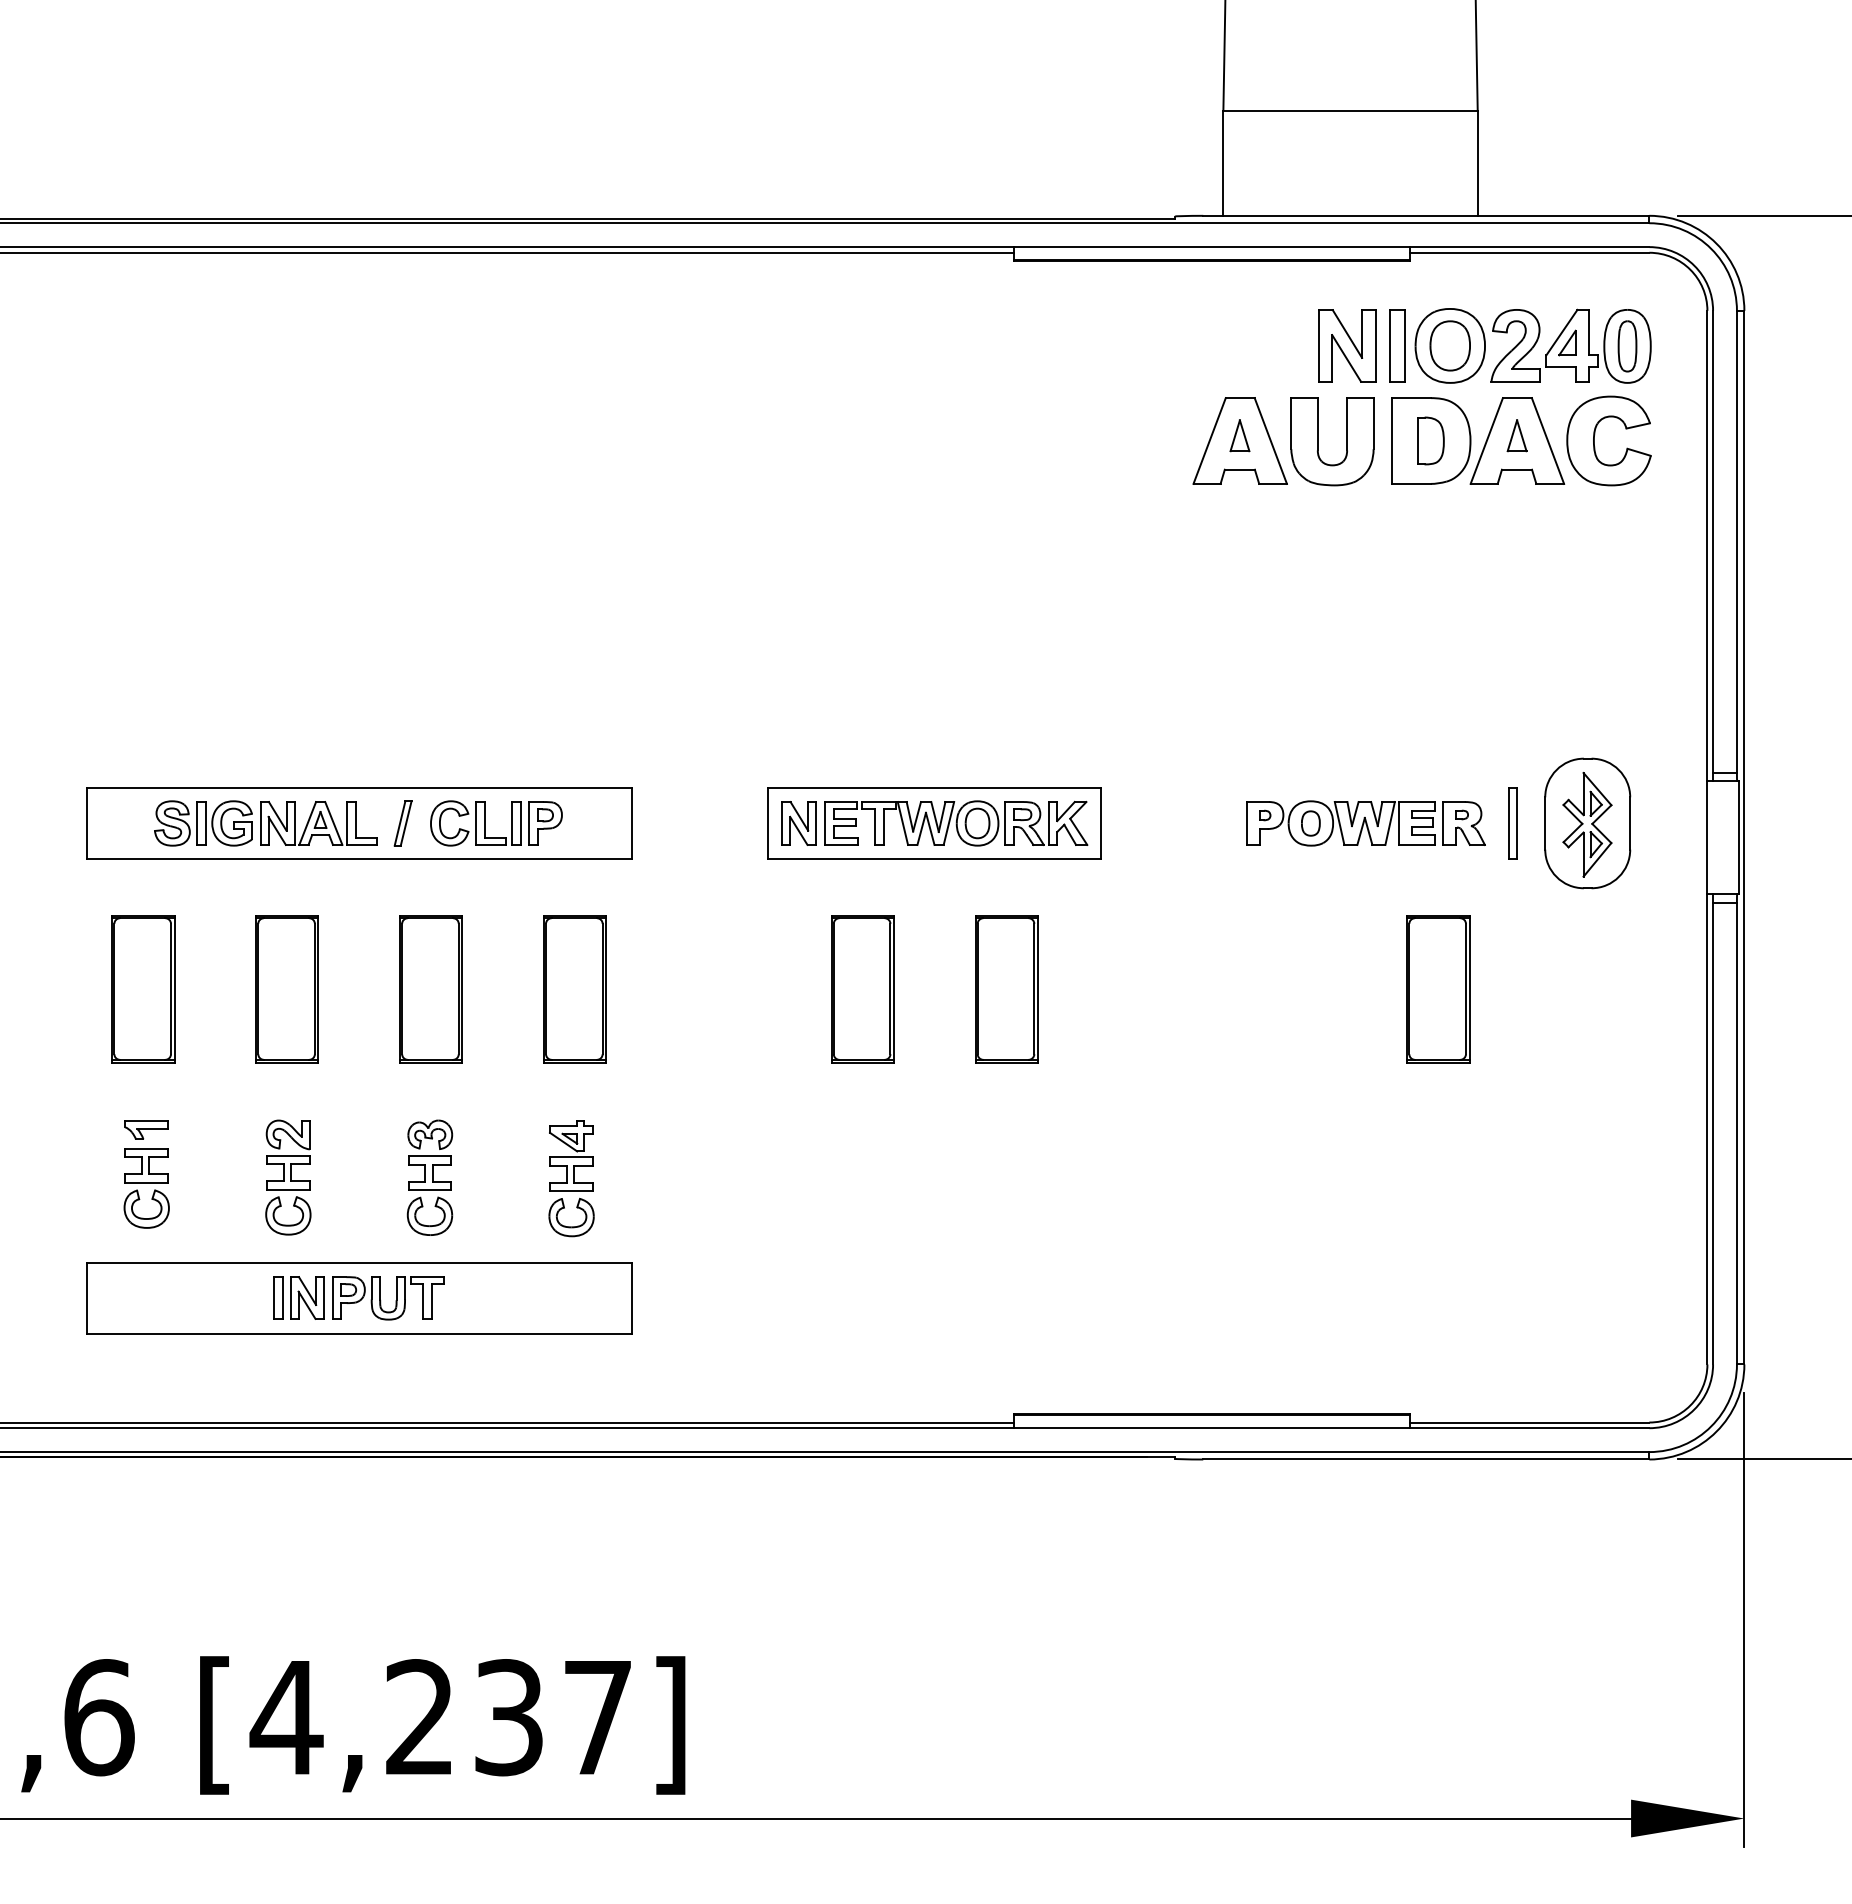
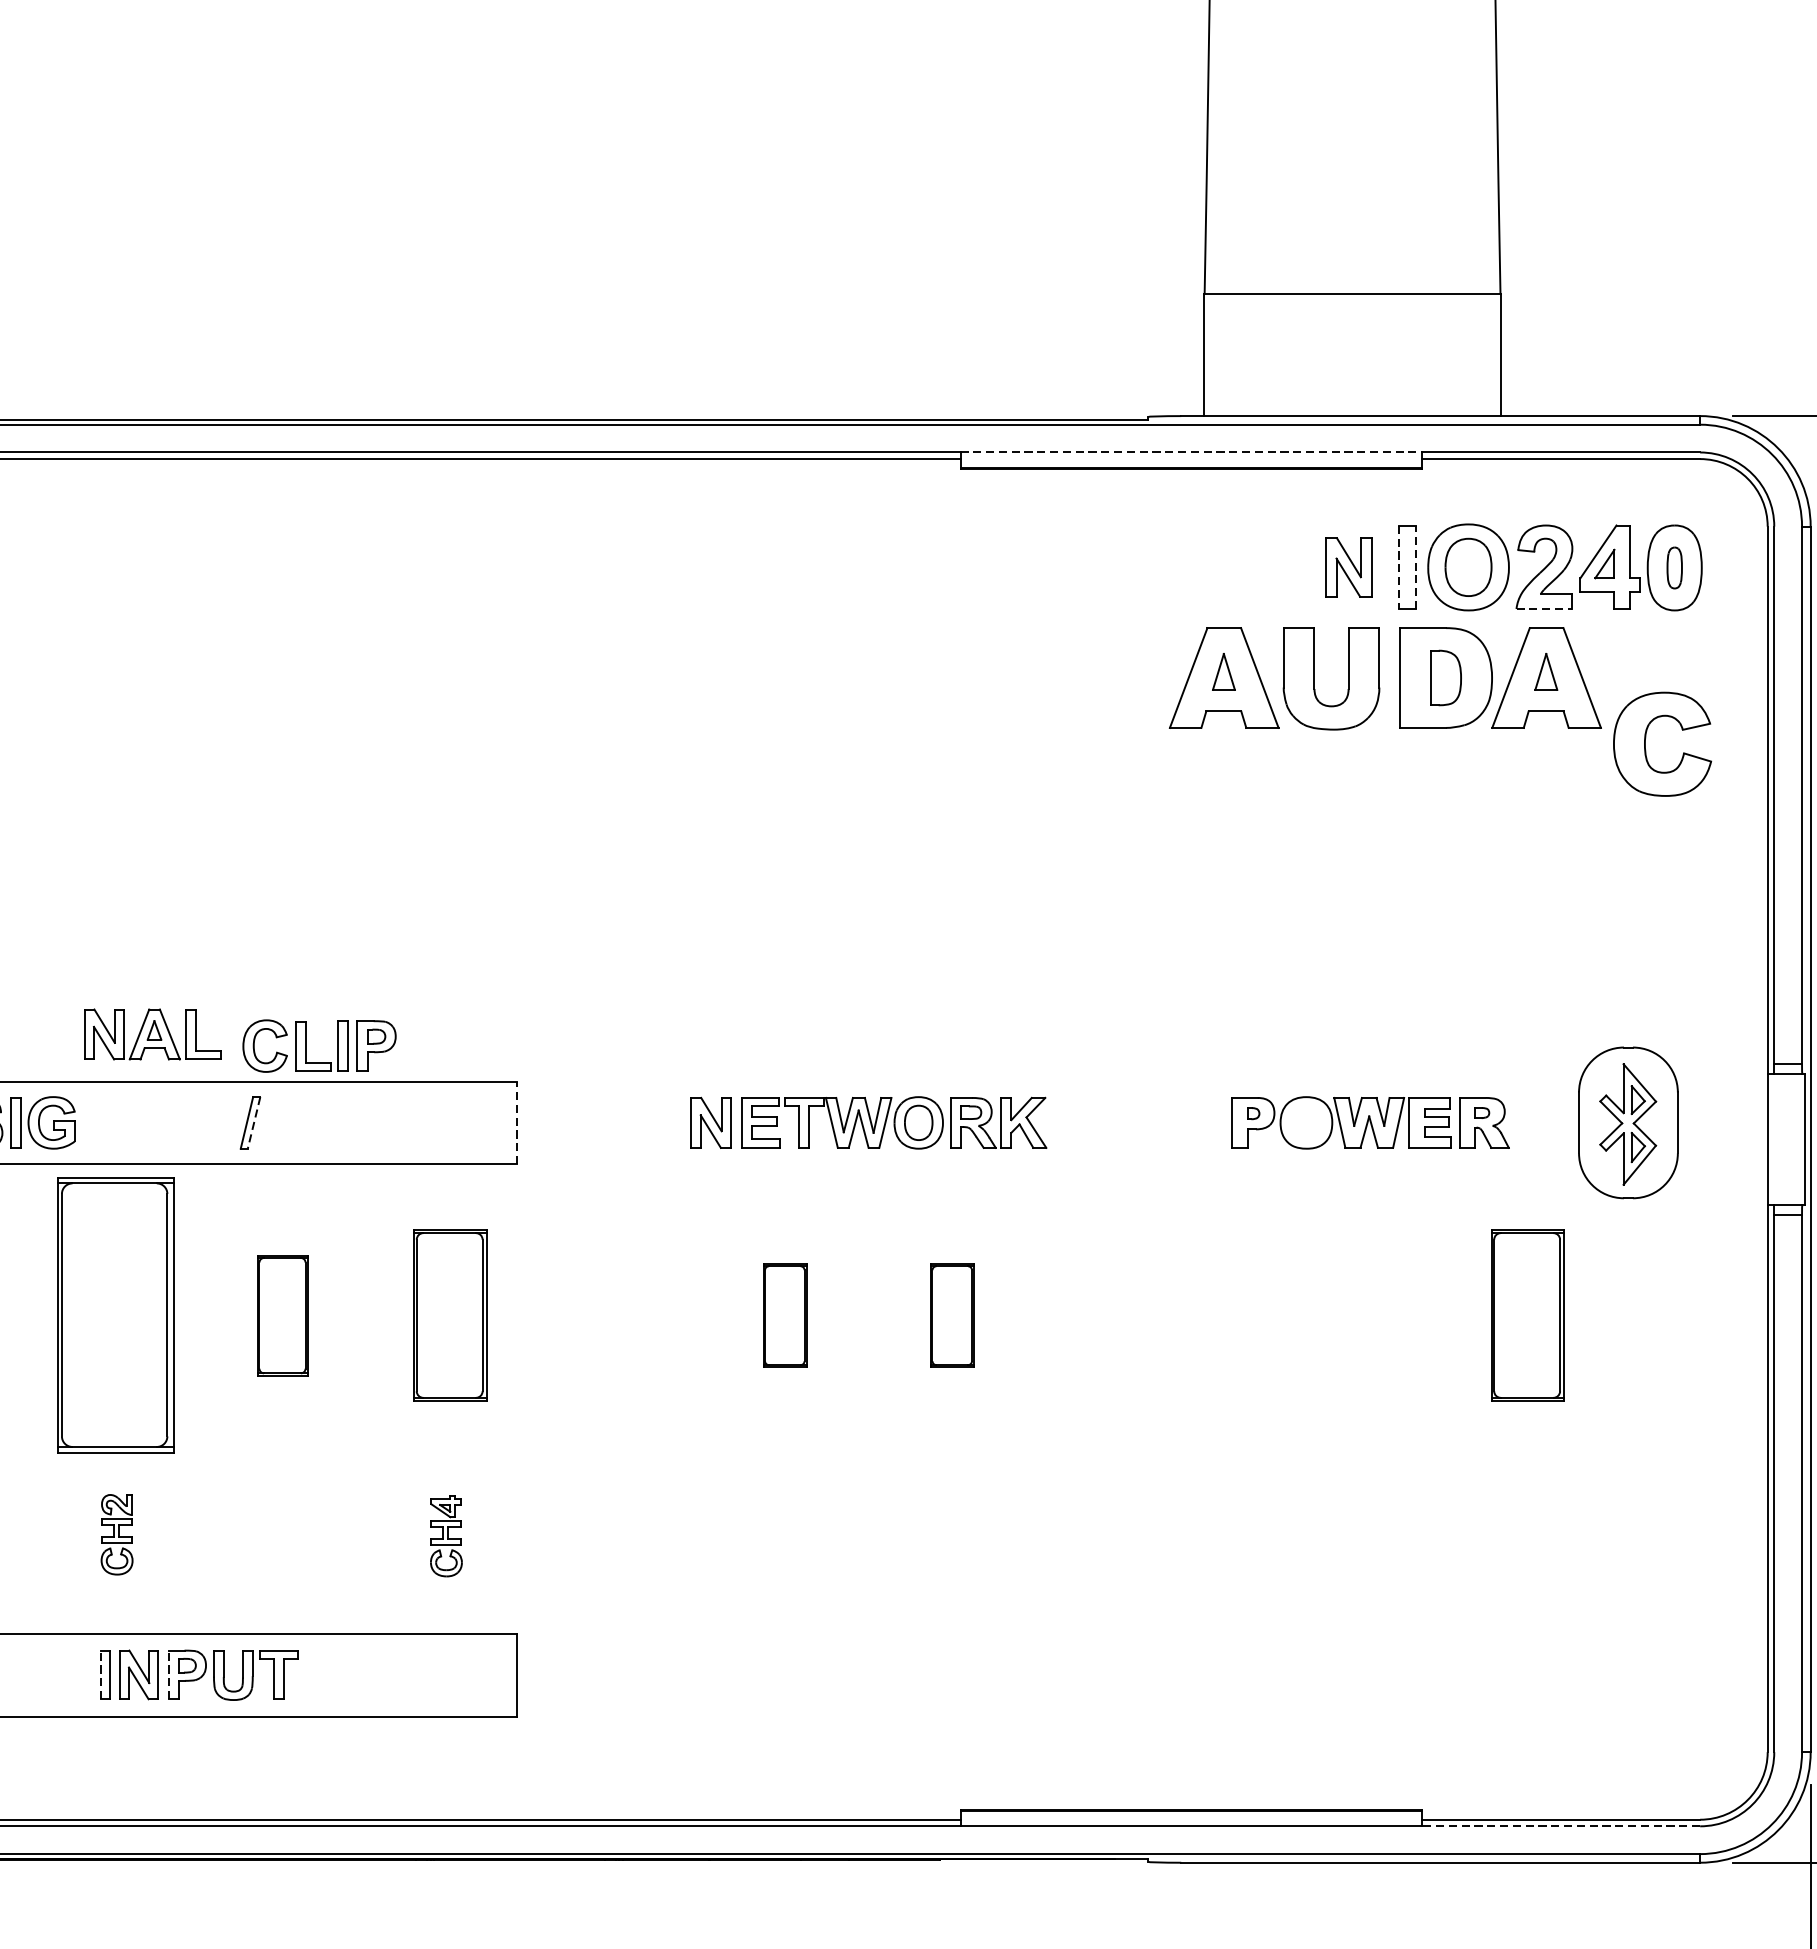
line: (1212, 247) -> (1191, 452), solid -> dashed
part: (1347, 345) -> (1349, 566), size x0.7
line: (1390, 345) -> (1399, 566), solid -> dashed
line: (1404, 345) -> (1415, 566), solid -> dashed
part: (1627, 346) -> (1674, 568), size x0.7
line: (1515, 381) -> (1544, 608), solid -> dashed
part: (1594, 440) -> (1645, 743), moved
part: (318, 823) -> (152, 1034), moved
line: (406, 823) -> (254, 1122), solid -> dashed
part: (485, 823) -> (306, 1046), moved
line: (631, 823) -> (516, 1122), solid -> dashed
part: (934, 823) -> (868, 1122), removed
part: (1310, 823) -> (1305, 1122), removed
part: (1512, 823) -> (1540, 1122), removed
part: (286, 989) -> (114, 1316), size x1.6
part: (430, 989) -> (282, 1316), size x0.7
part: (862, 989) -> (784, 1316), size x0.6
part: (1006, 989) -> (952, 1316), size x0.6
part: (1438, 989) -> (1528, 1316), moved
part: (288, 1177) -> (117, 1534), size x0.6
part: (429, 1177) -> (281, 1534), removed
part: (571, 1178) -> (446, 1535), size x0.6
line: (274, 1298) -> (100, 1675), solid -> dashed
line: (332, 1298) -> (168, 1675), solid -> dashed
line: (1529, 1428) -> (1560, 1826), solid -> dashed

